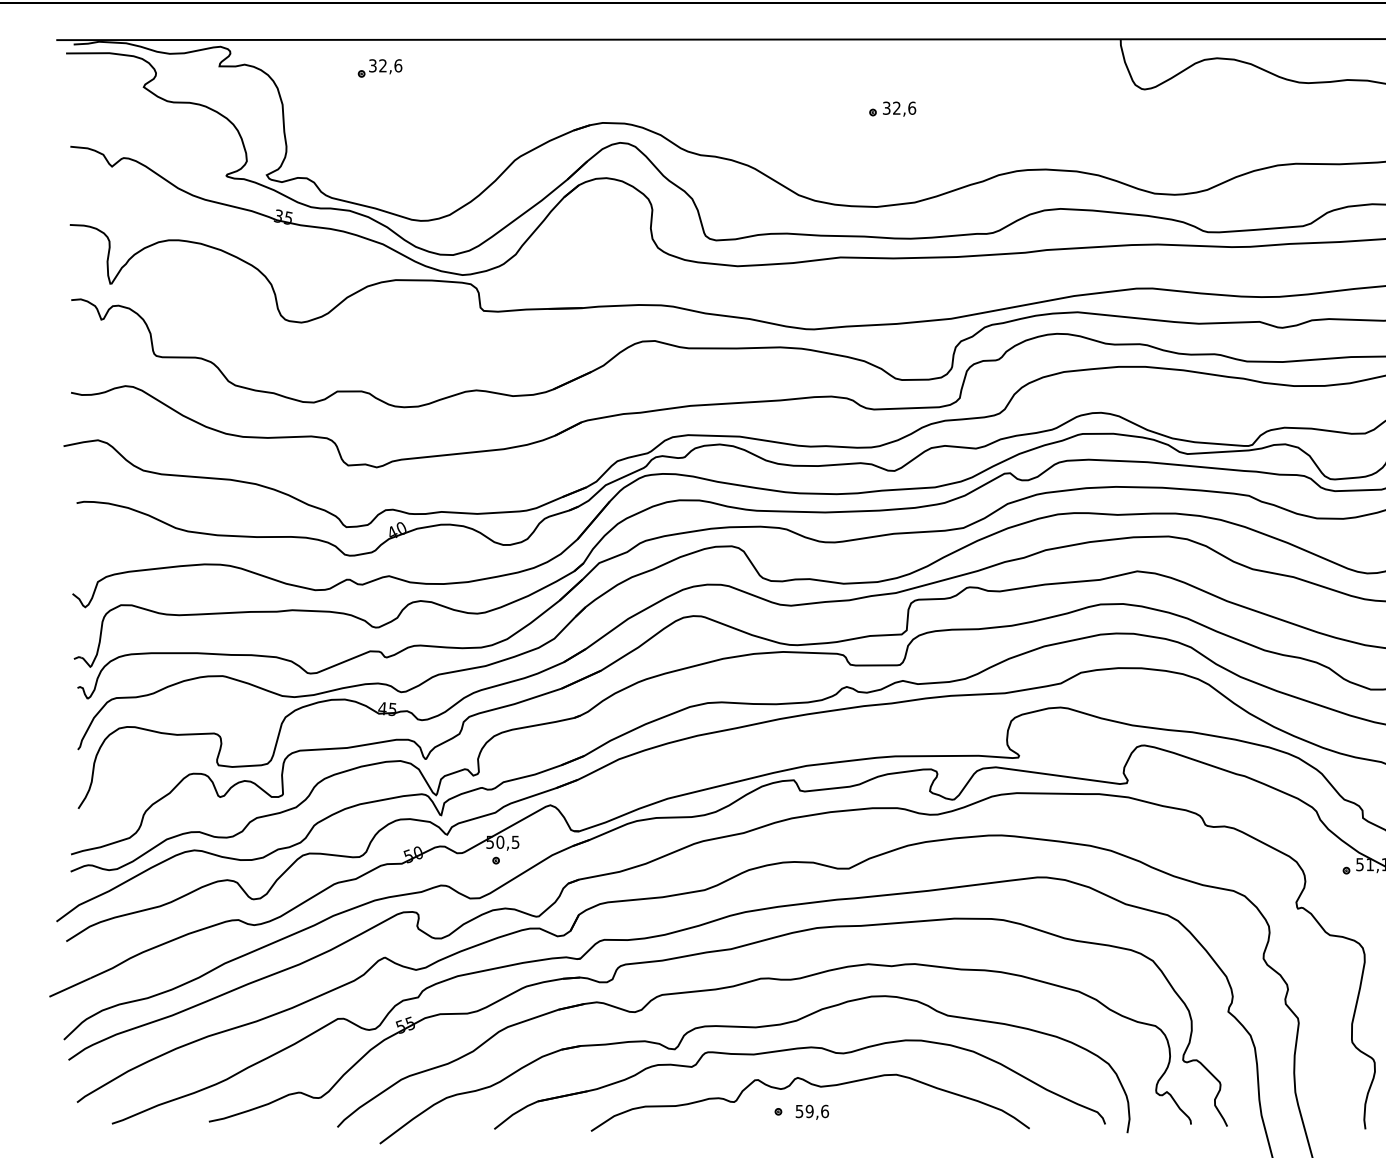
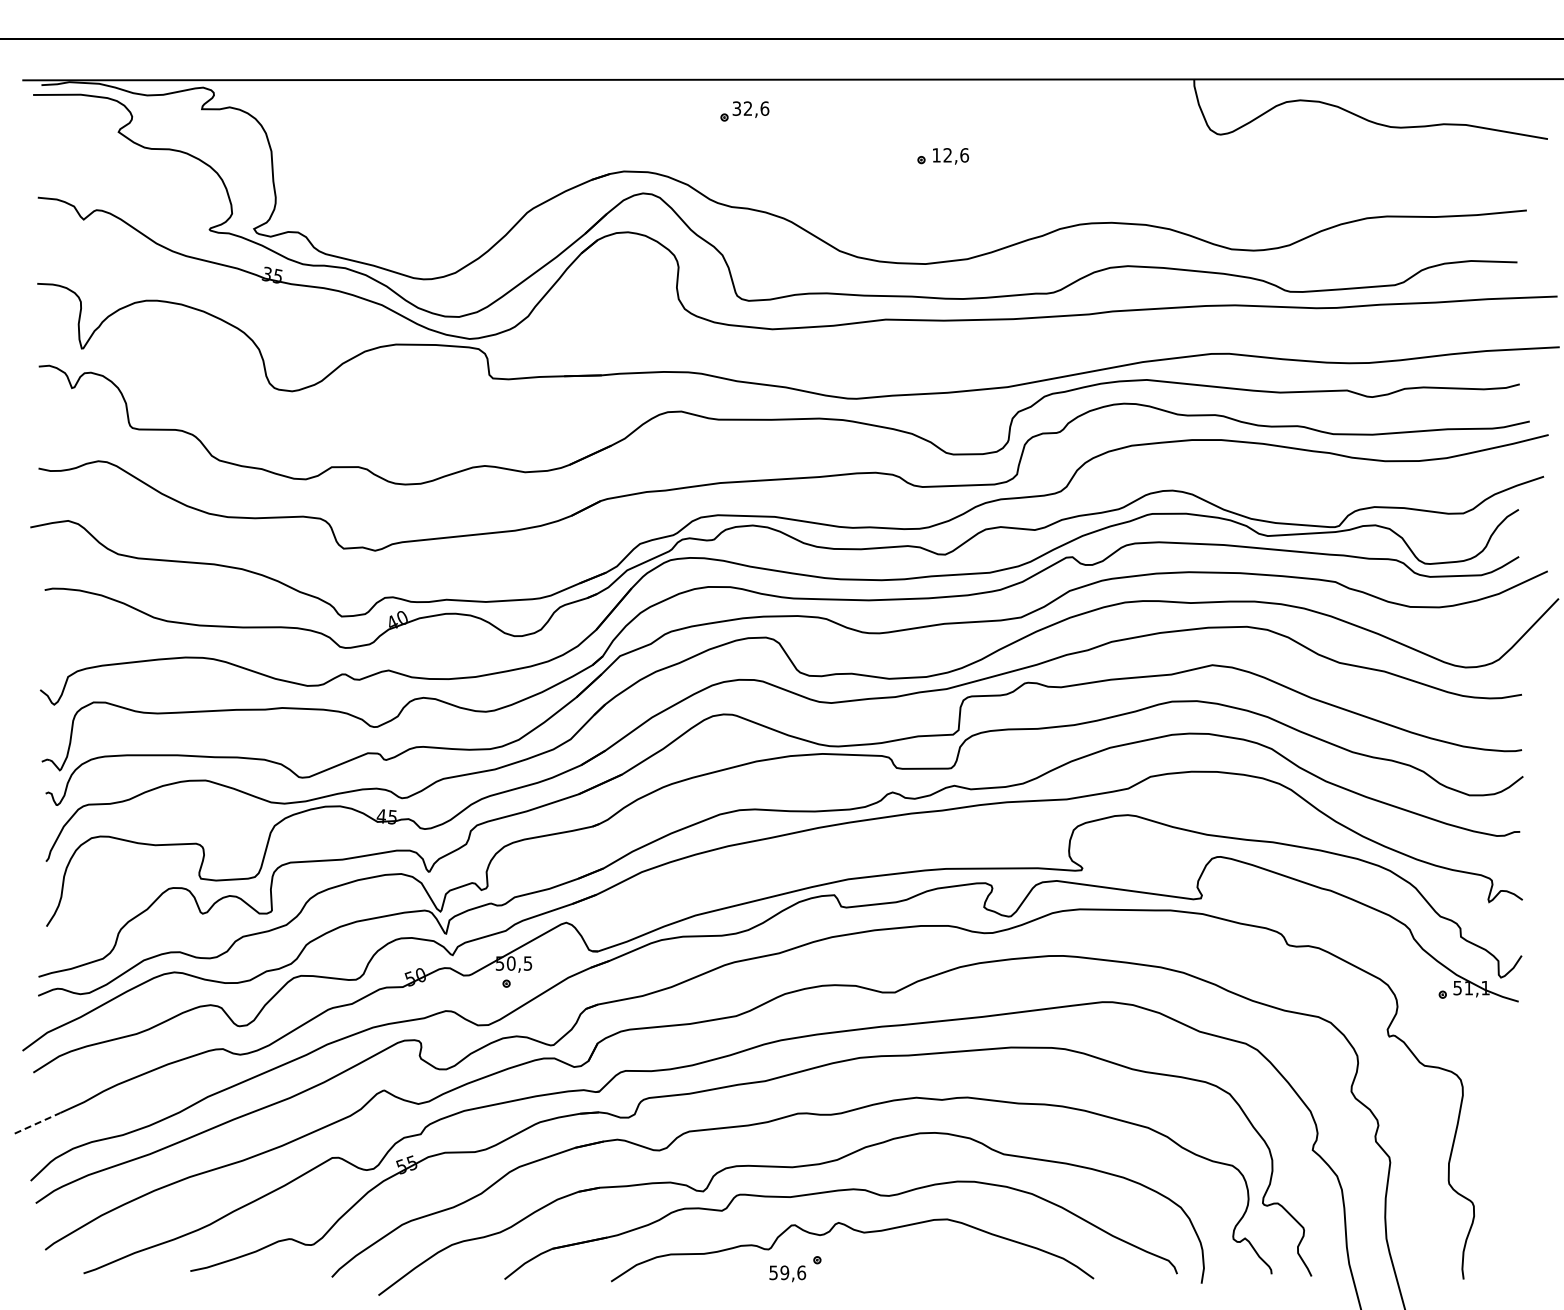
part: (379, 68) -> (744, 111), moved
text: (886, 108) -> (936, 155), 32,6 -> 12,6
line: (70, 987) -> (37, 1123), solid -> dashed
text: (812, 1112) -> (787, 1273), moved

